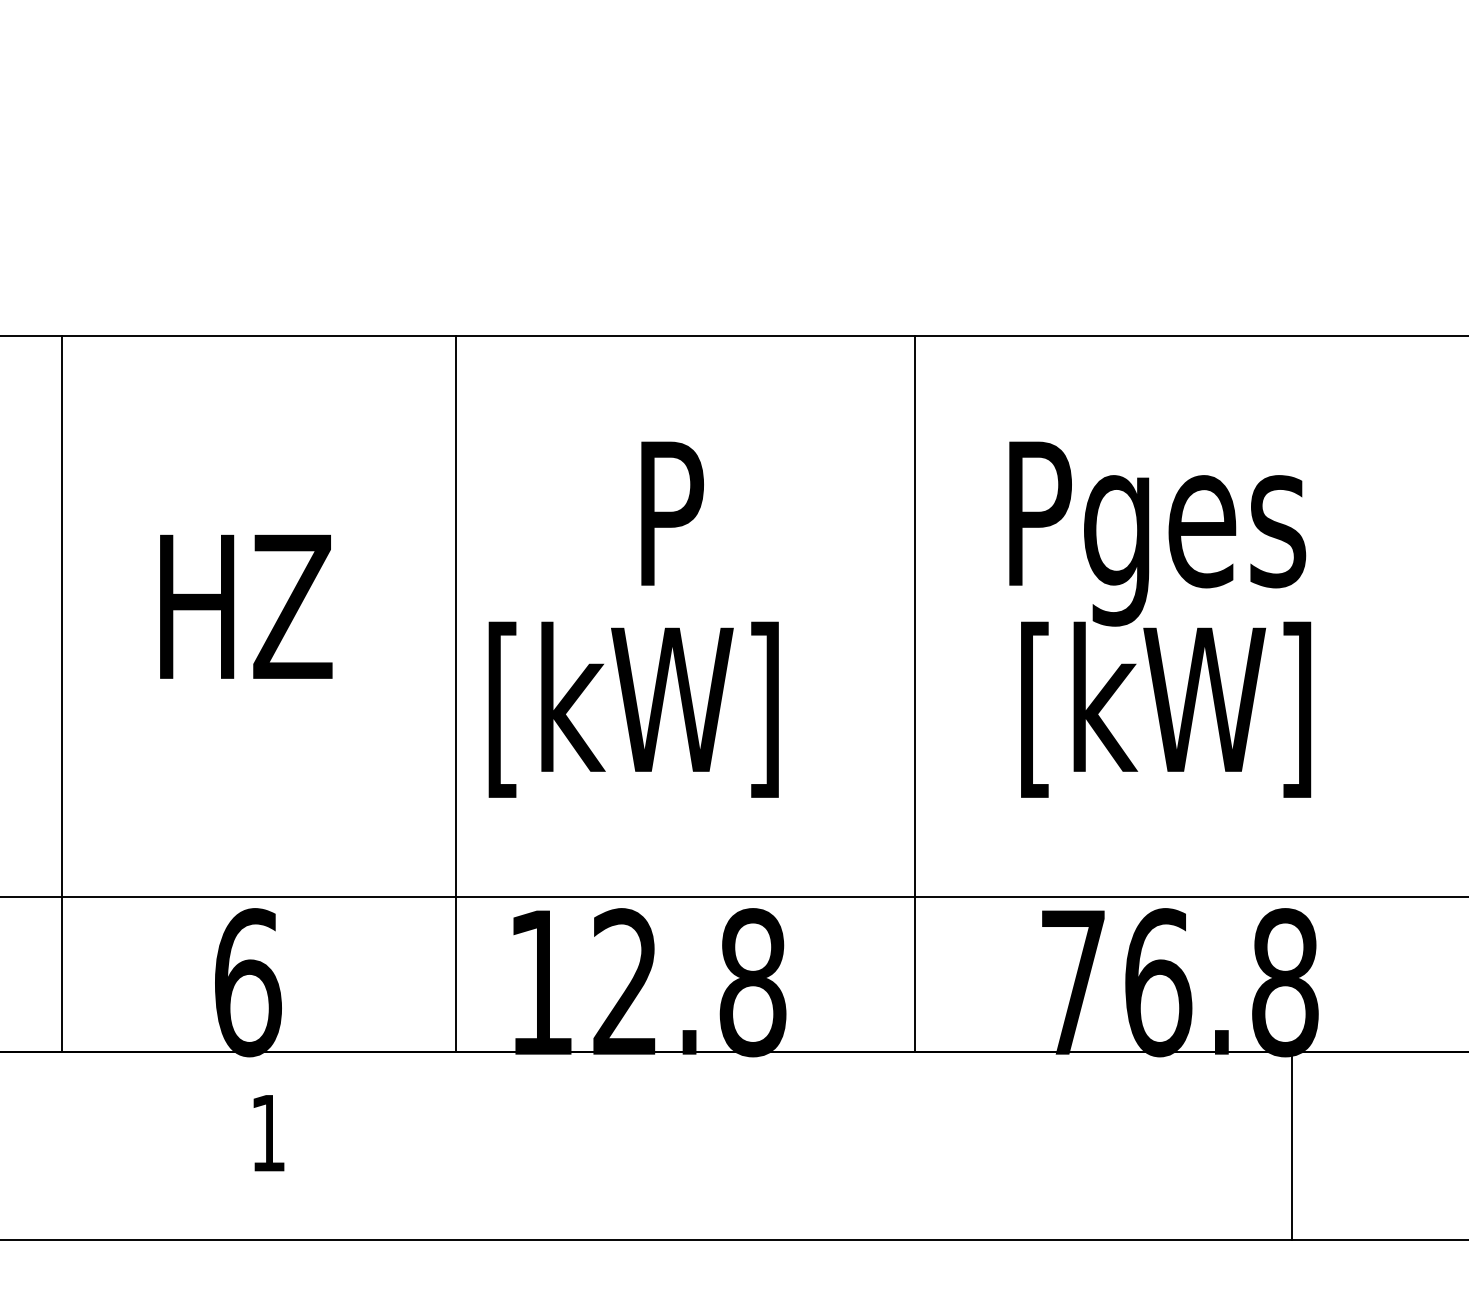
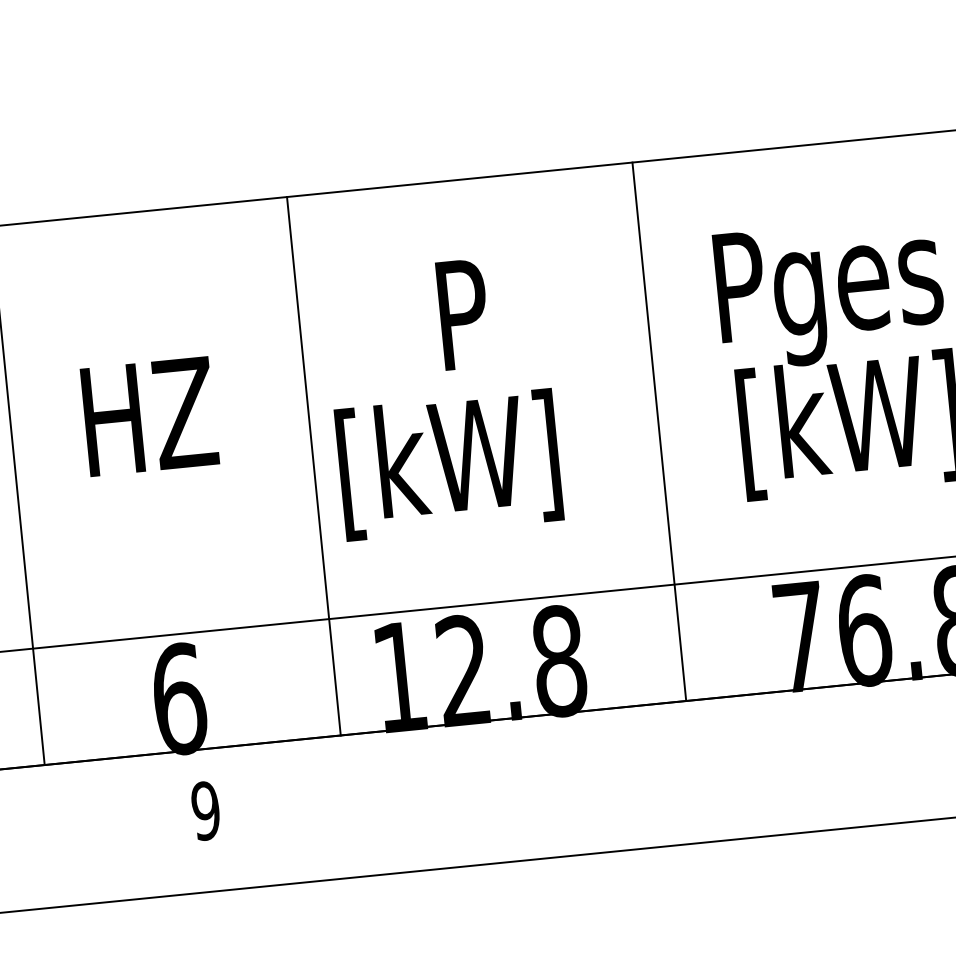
text: (267, 1132) -> (205, 810), 1 -> 9

